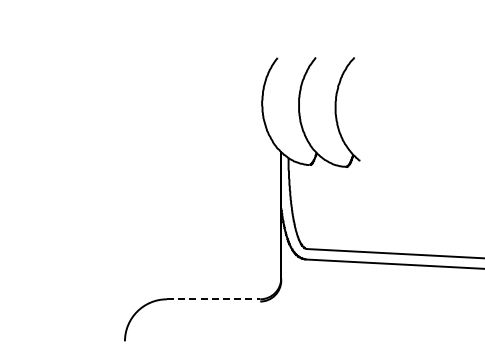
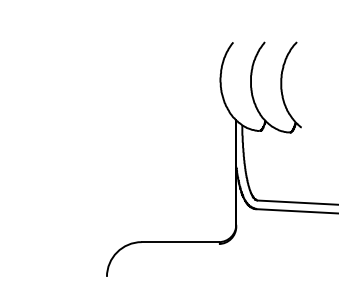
line: (213, 299) -> (180, 242), dashed -> solid

